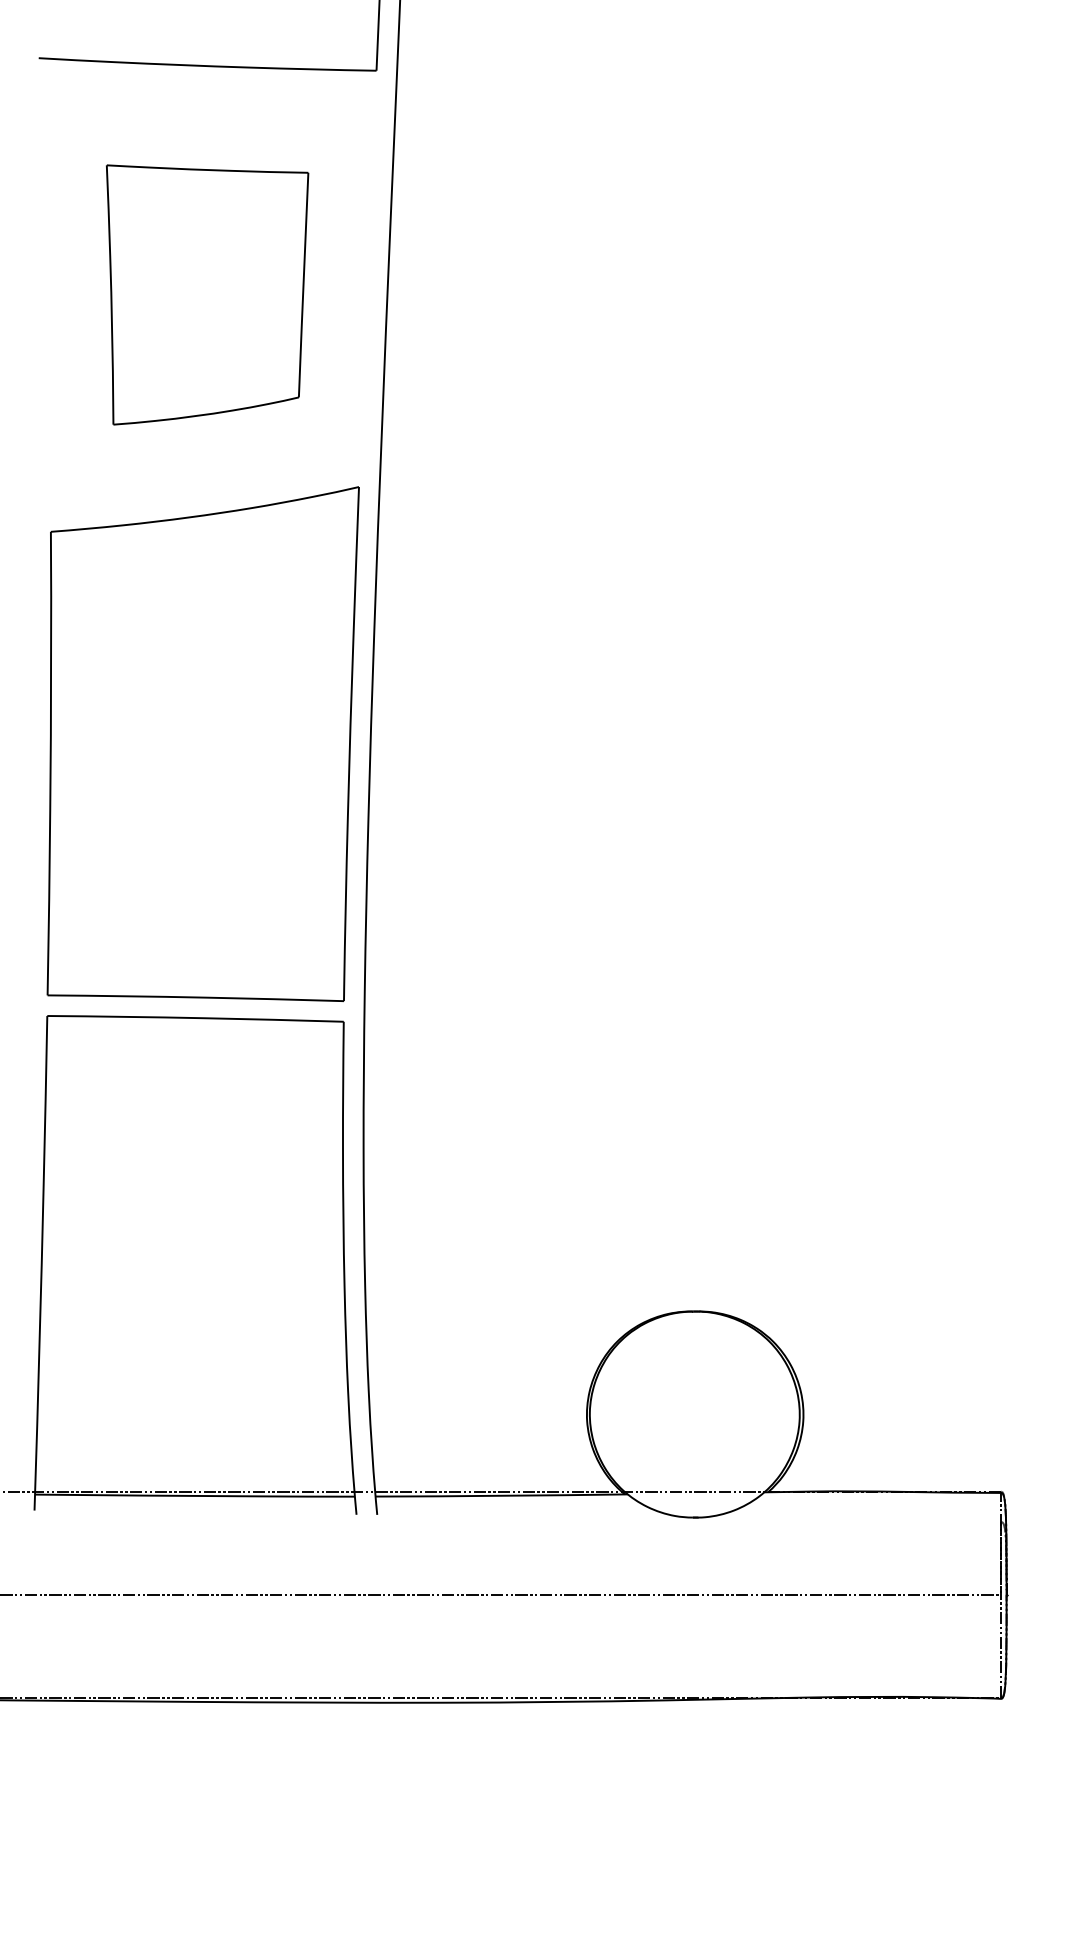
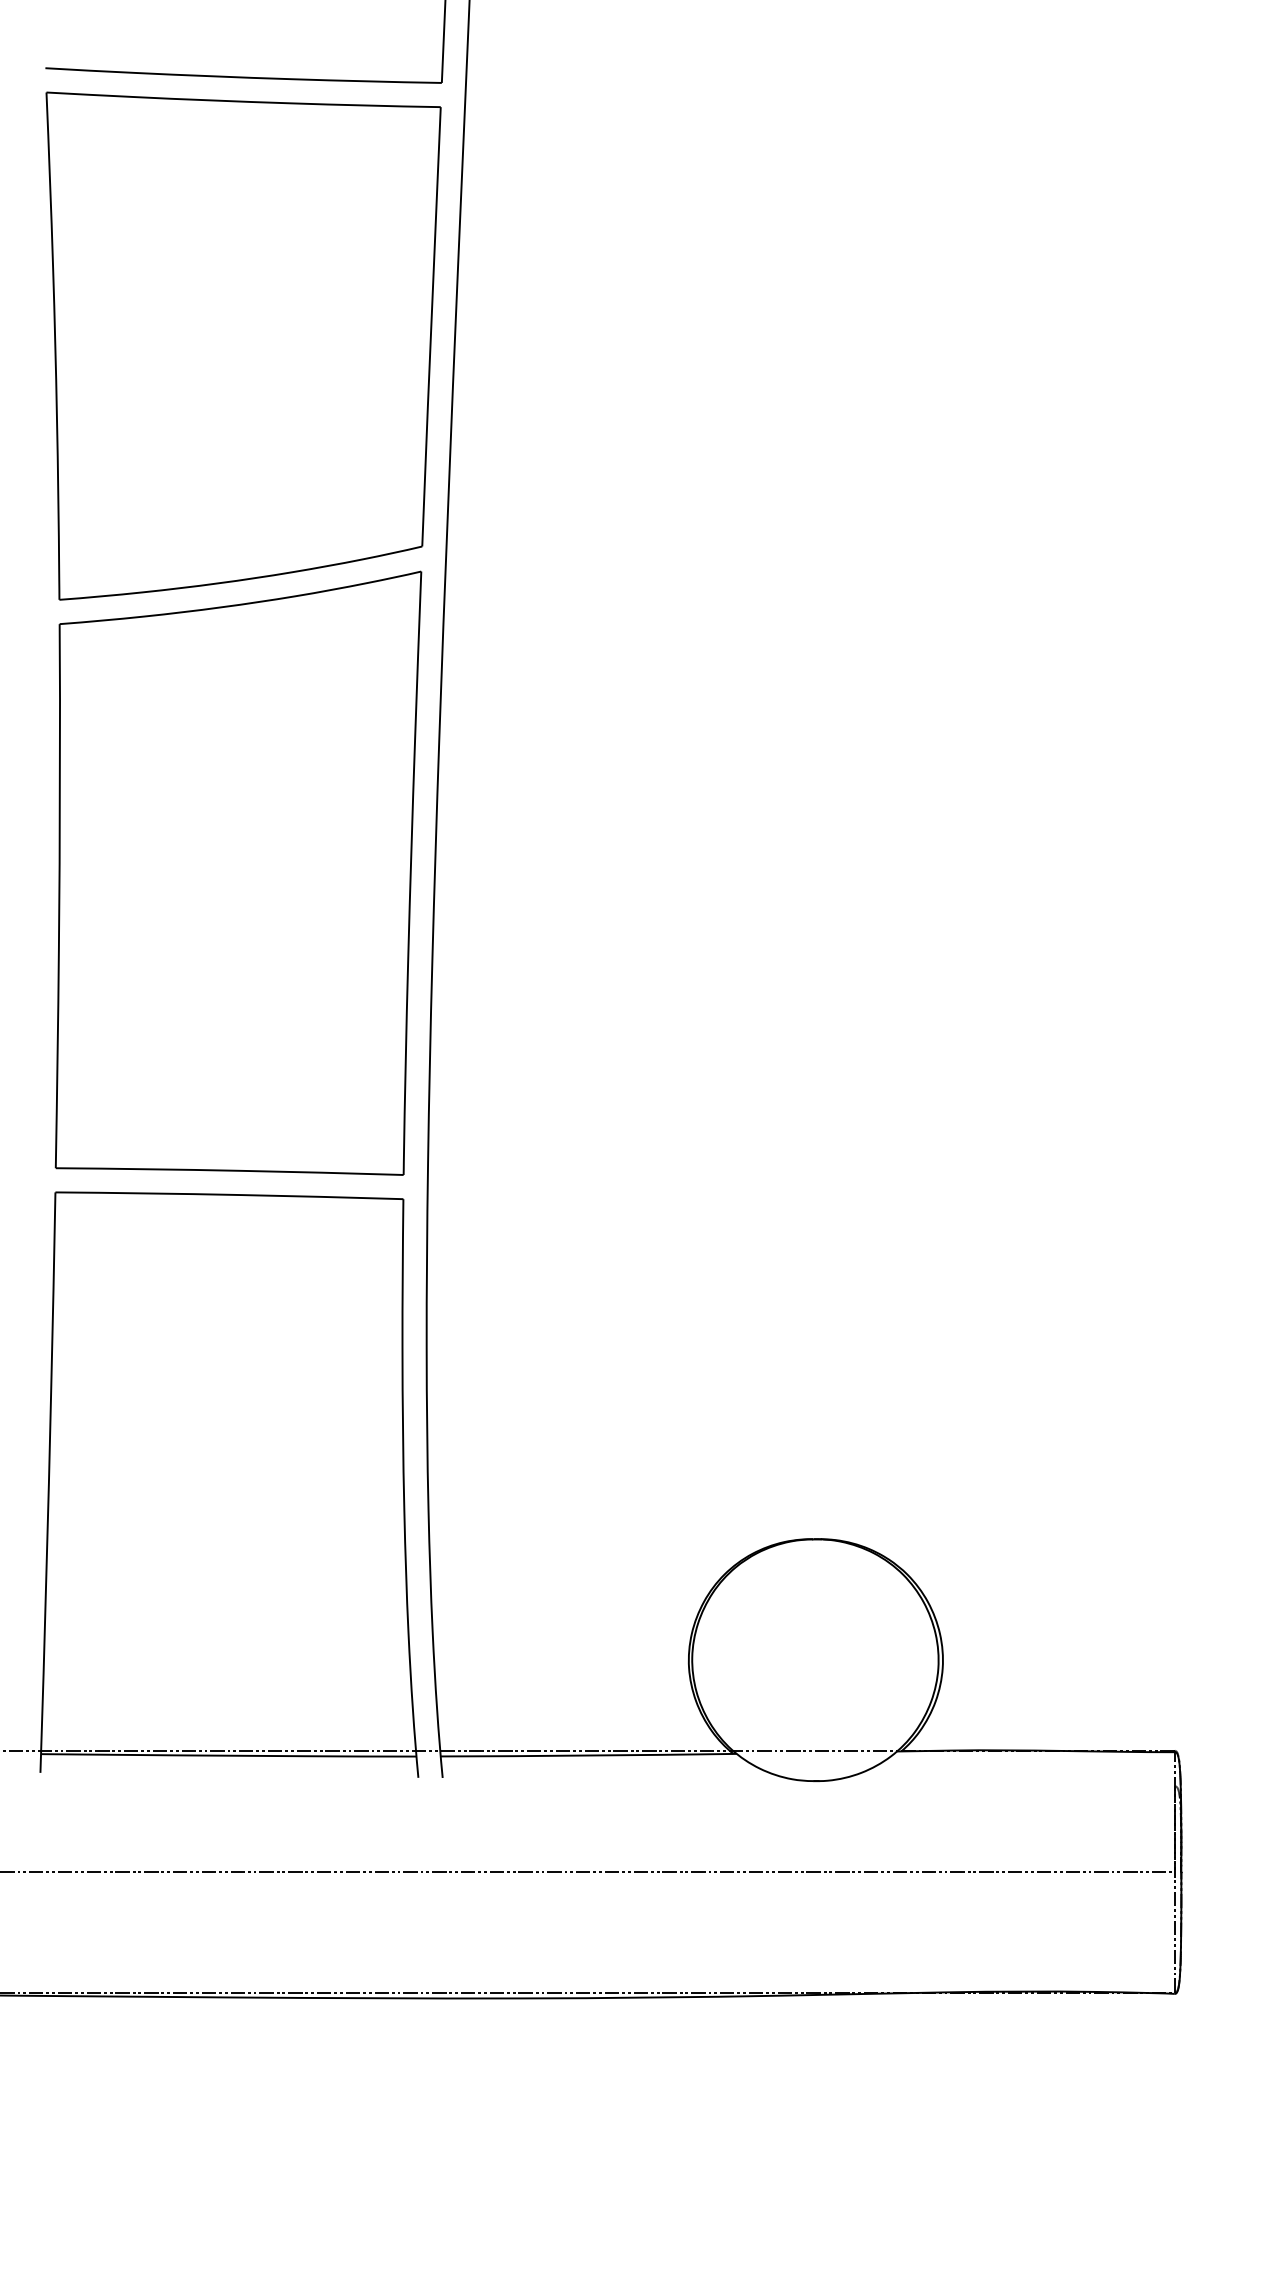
part: (207, 294) -> (243, 345), size x1.67

